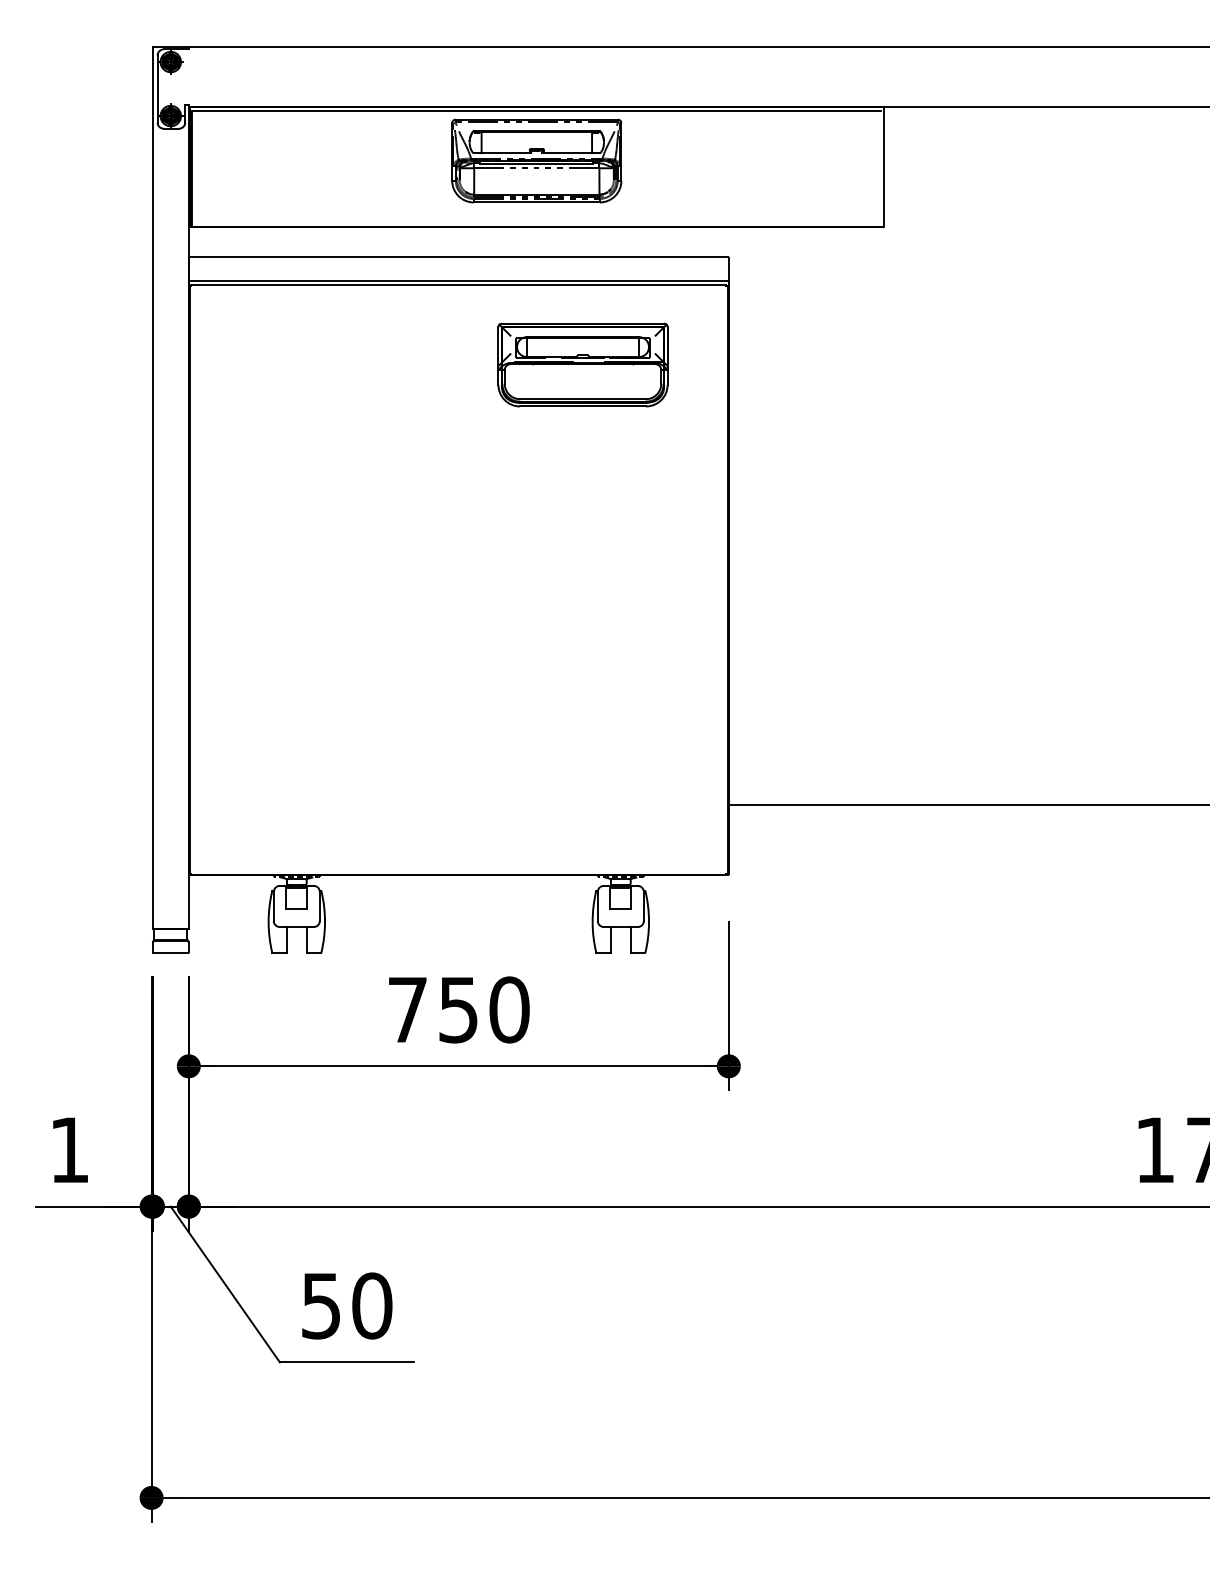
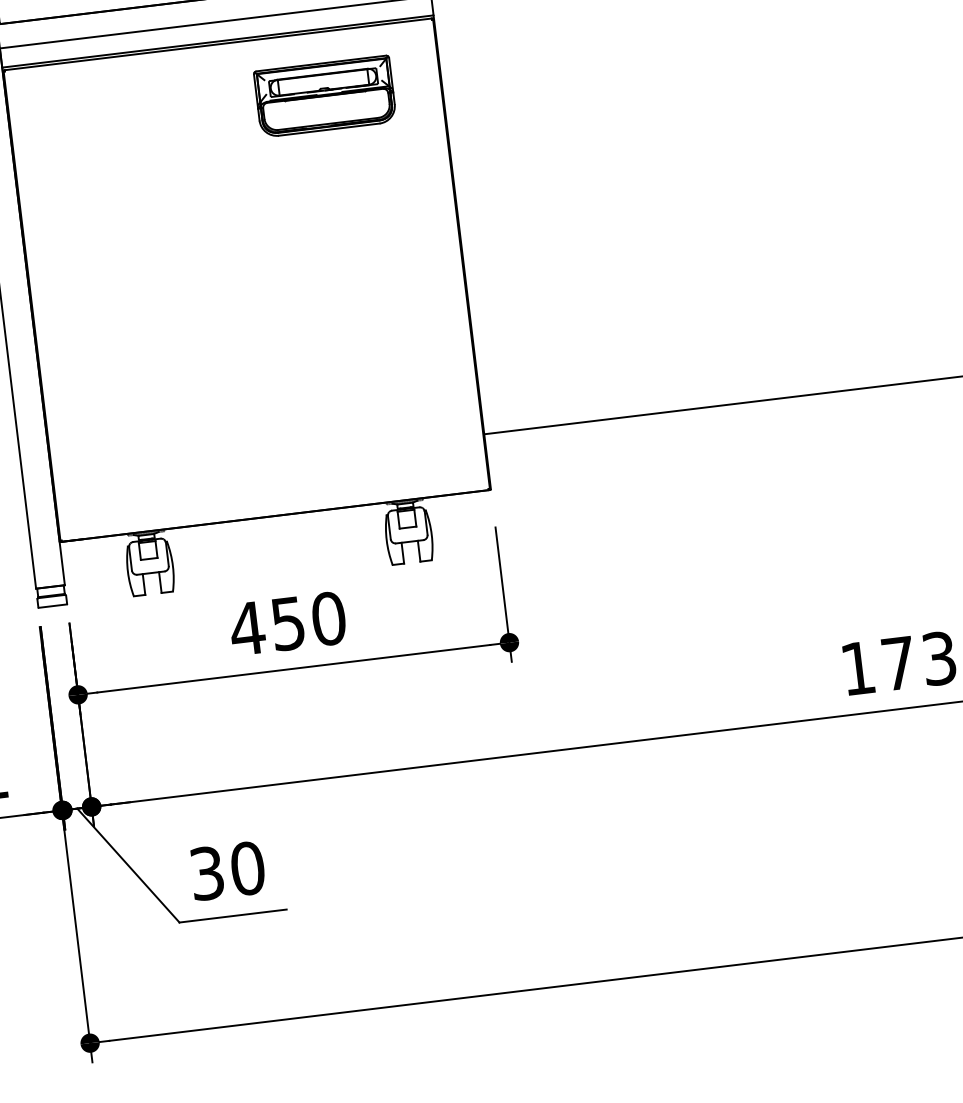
text: (407, 1009) -> (247, 628), 750 -> 450
text: (321, 1305) -> (207, 873), 50 -> 30

